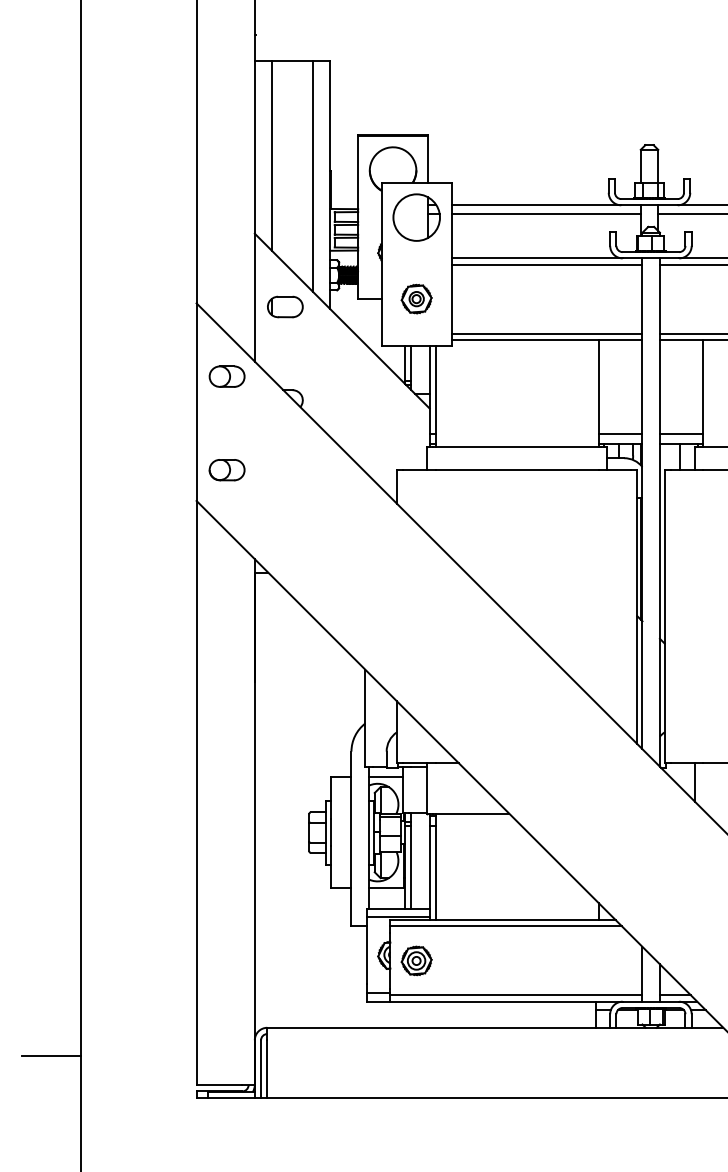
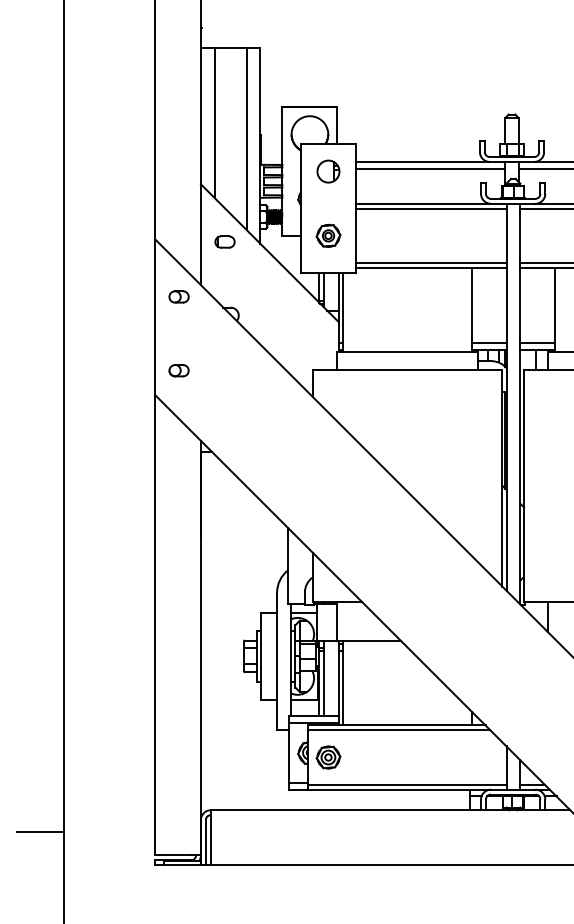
part: (416, 217) -> (328, 171), size x0.6
part: (285, 306) -> (225, 241), size x0.7
part: (226, 376) -> (178, 296), size x0.7
part: (226, 470) -> (178, 370), size x0.7

